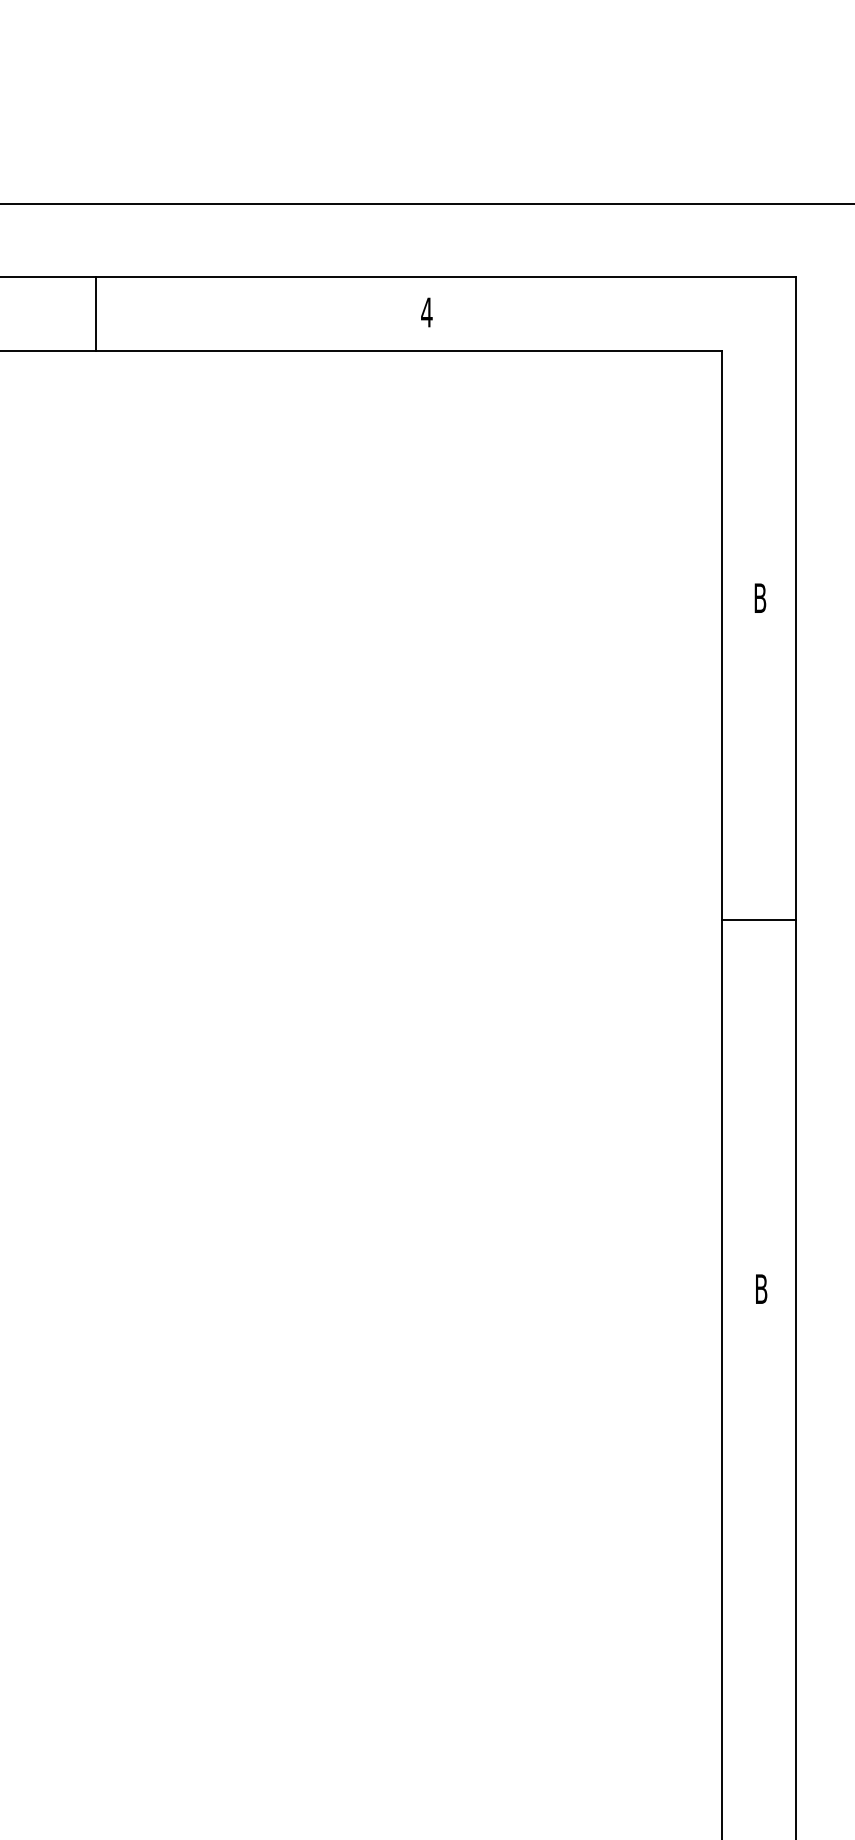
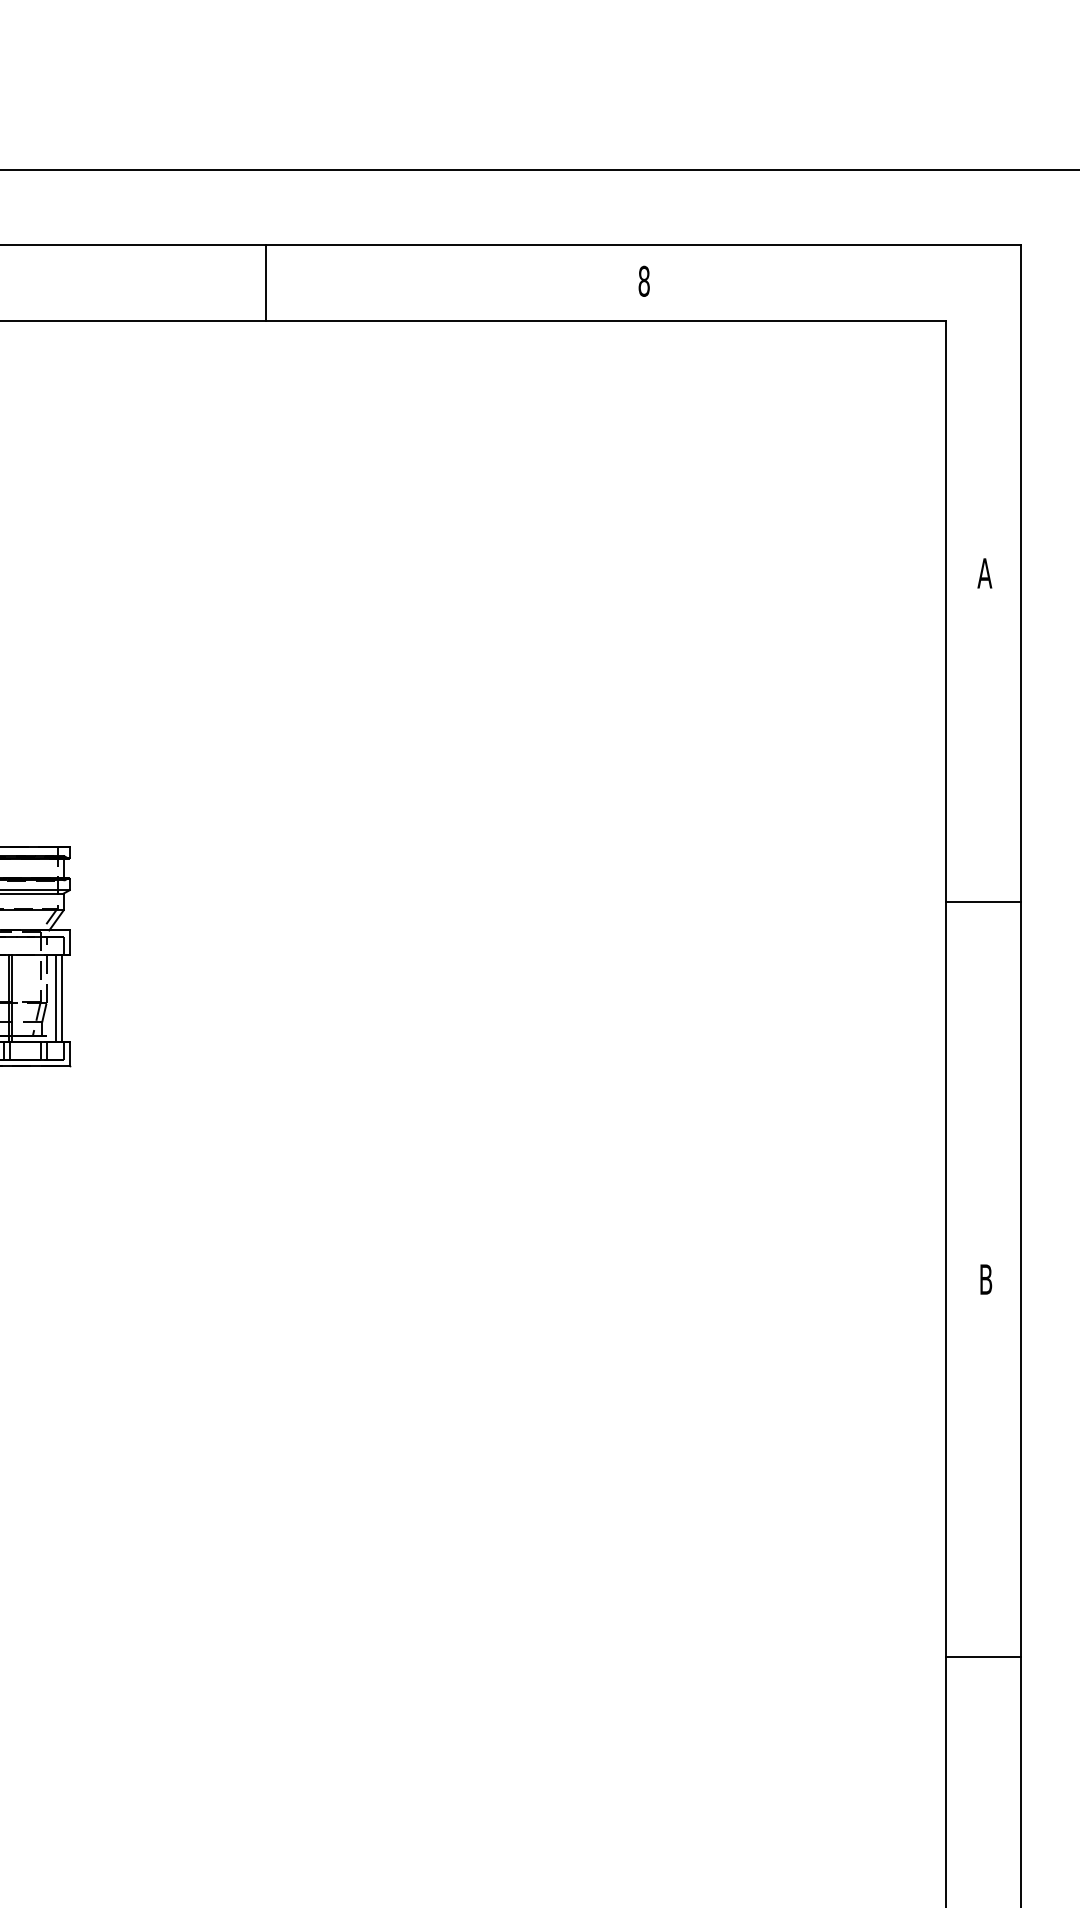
text: (427, 311) -> (644, 280), 4 -> 8
line: (96, 313) -> (266, 282), moved
text: (759, 598) -> (984, 573), B -> A
line: (758, 1658) -> (983, 1657), added

